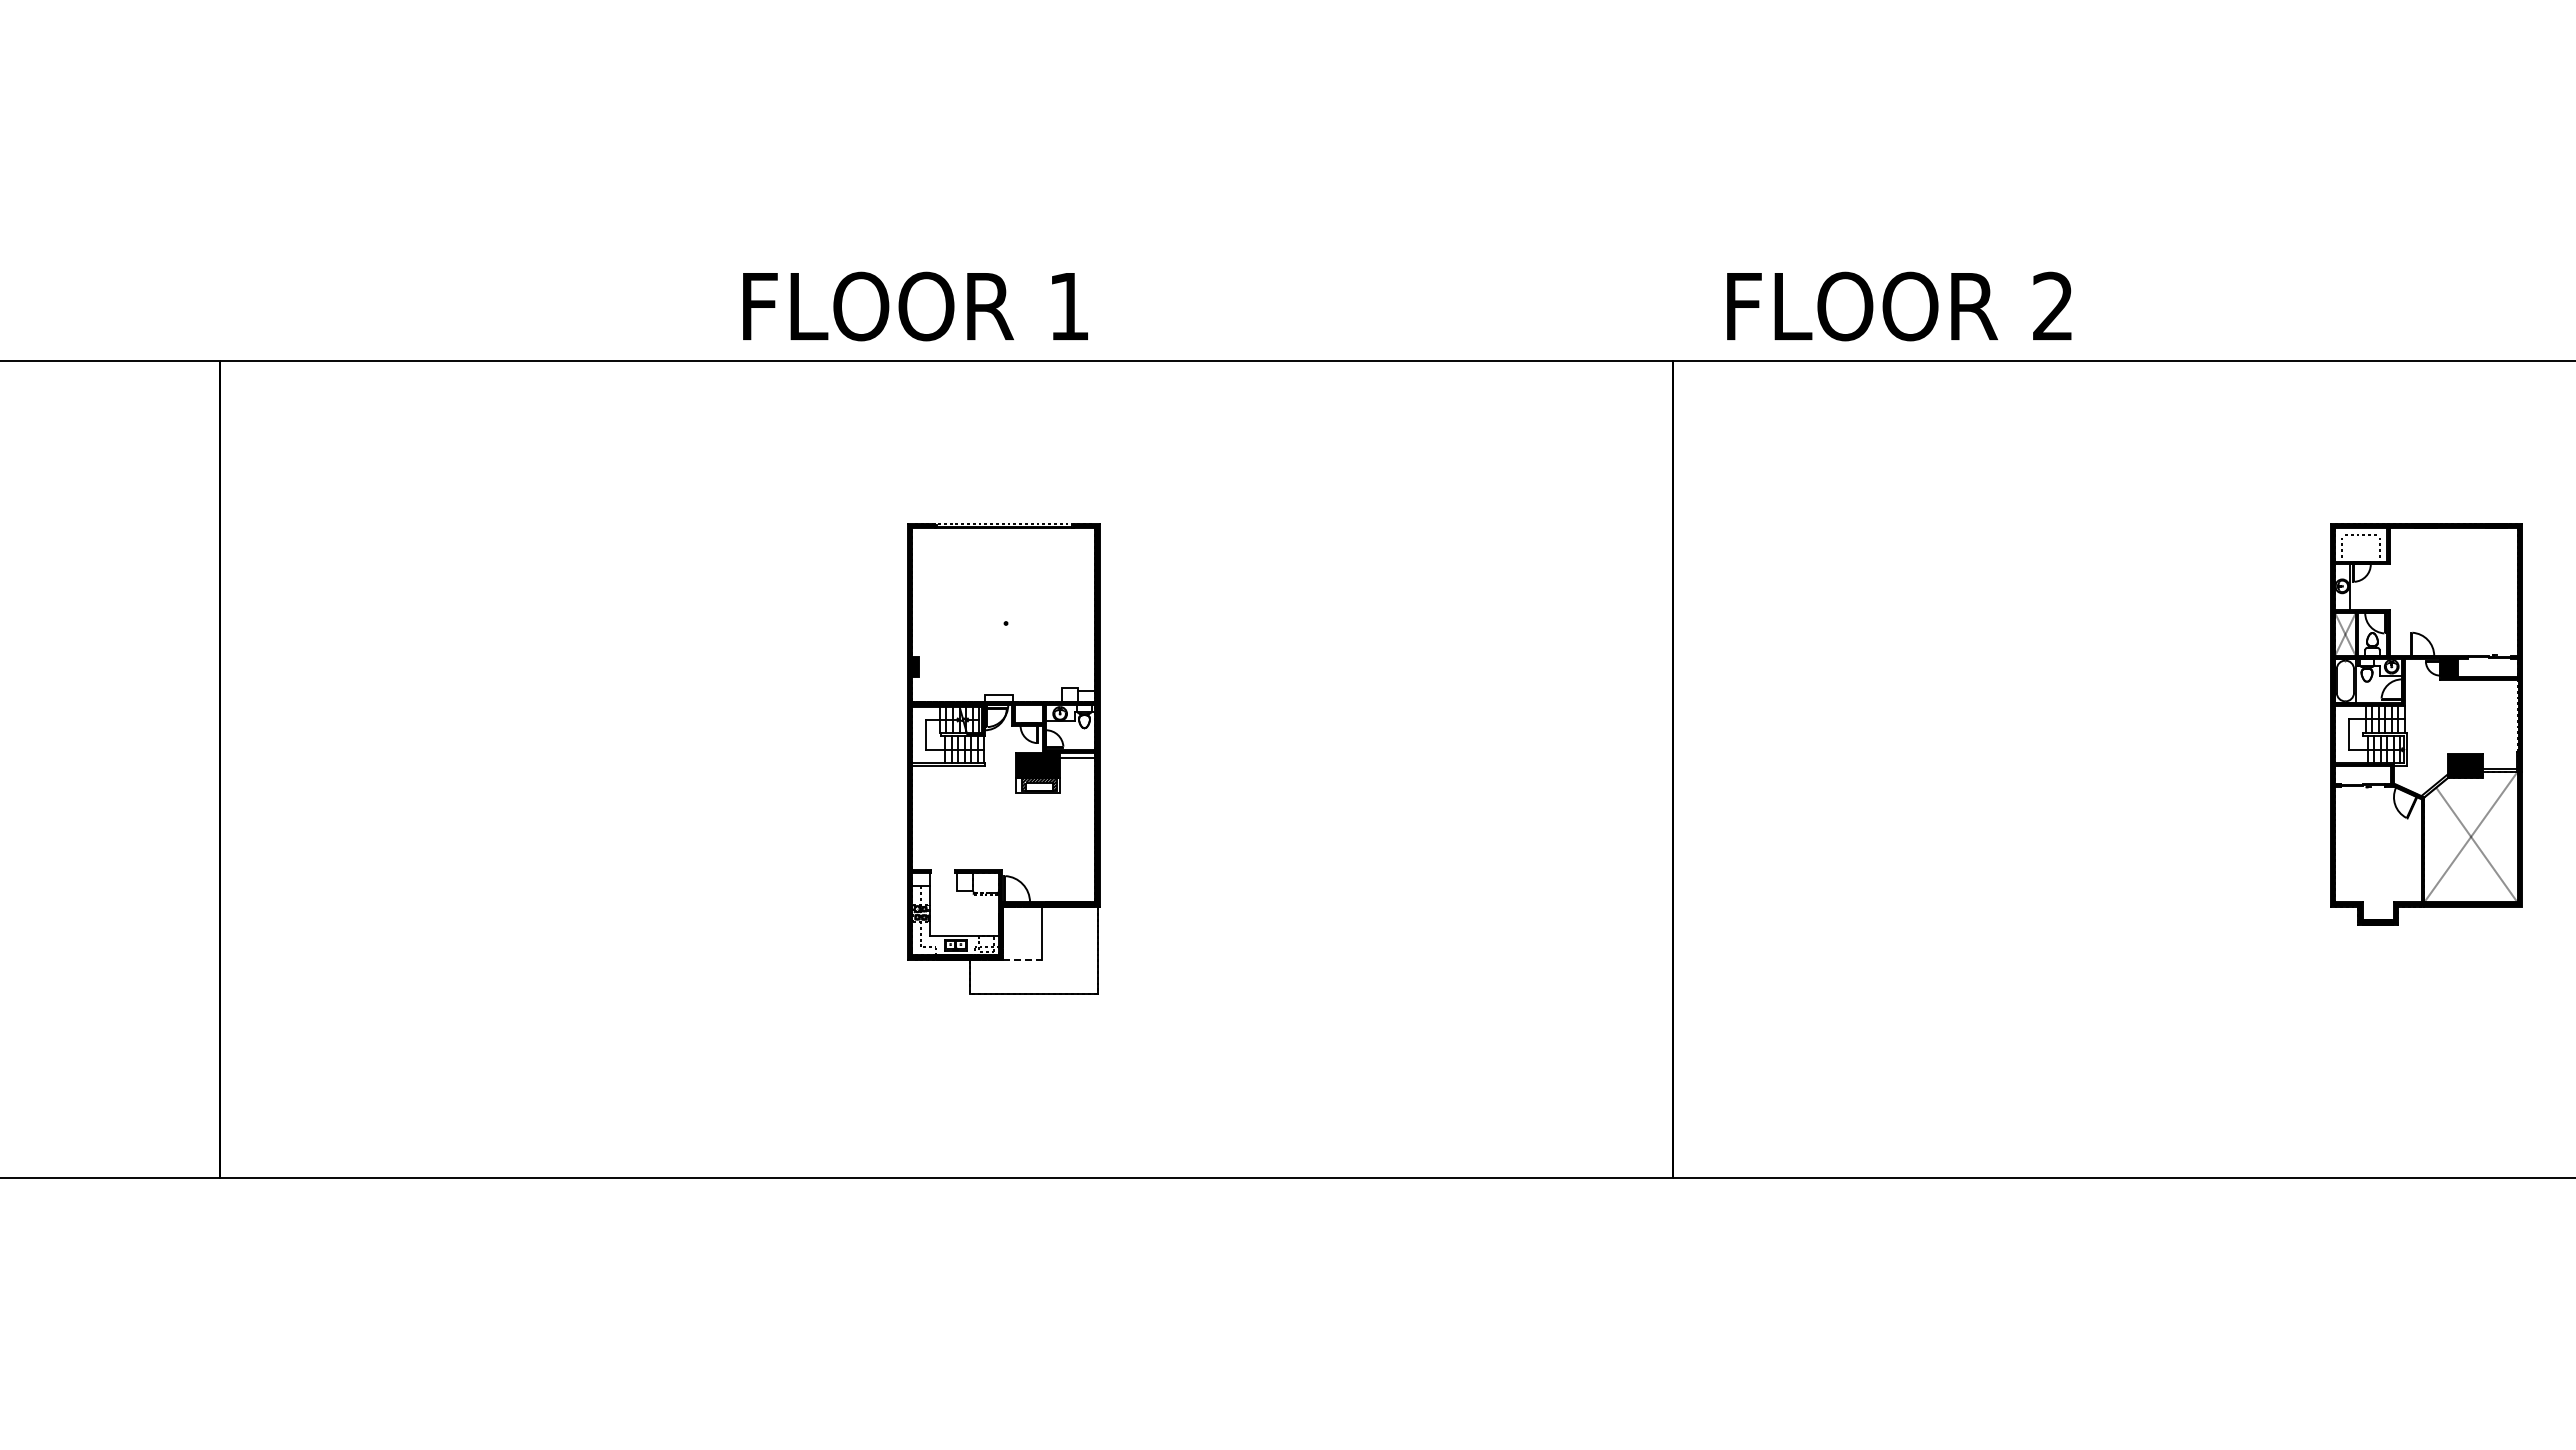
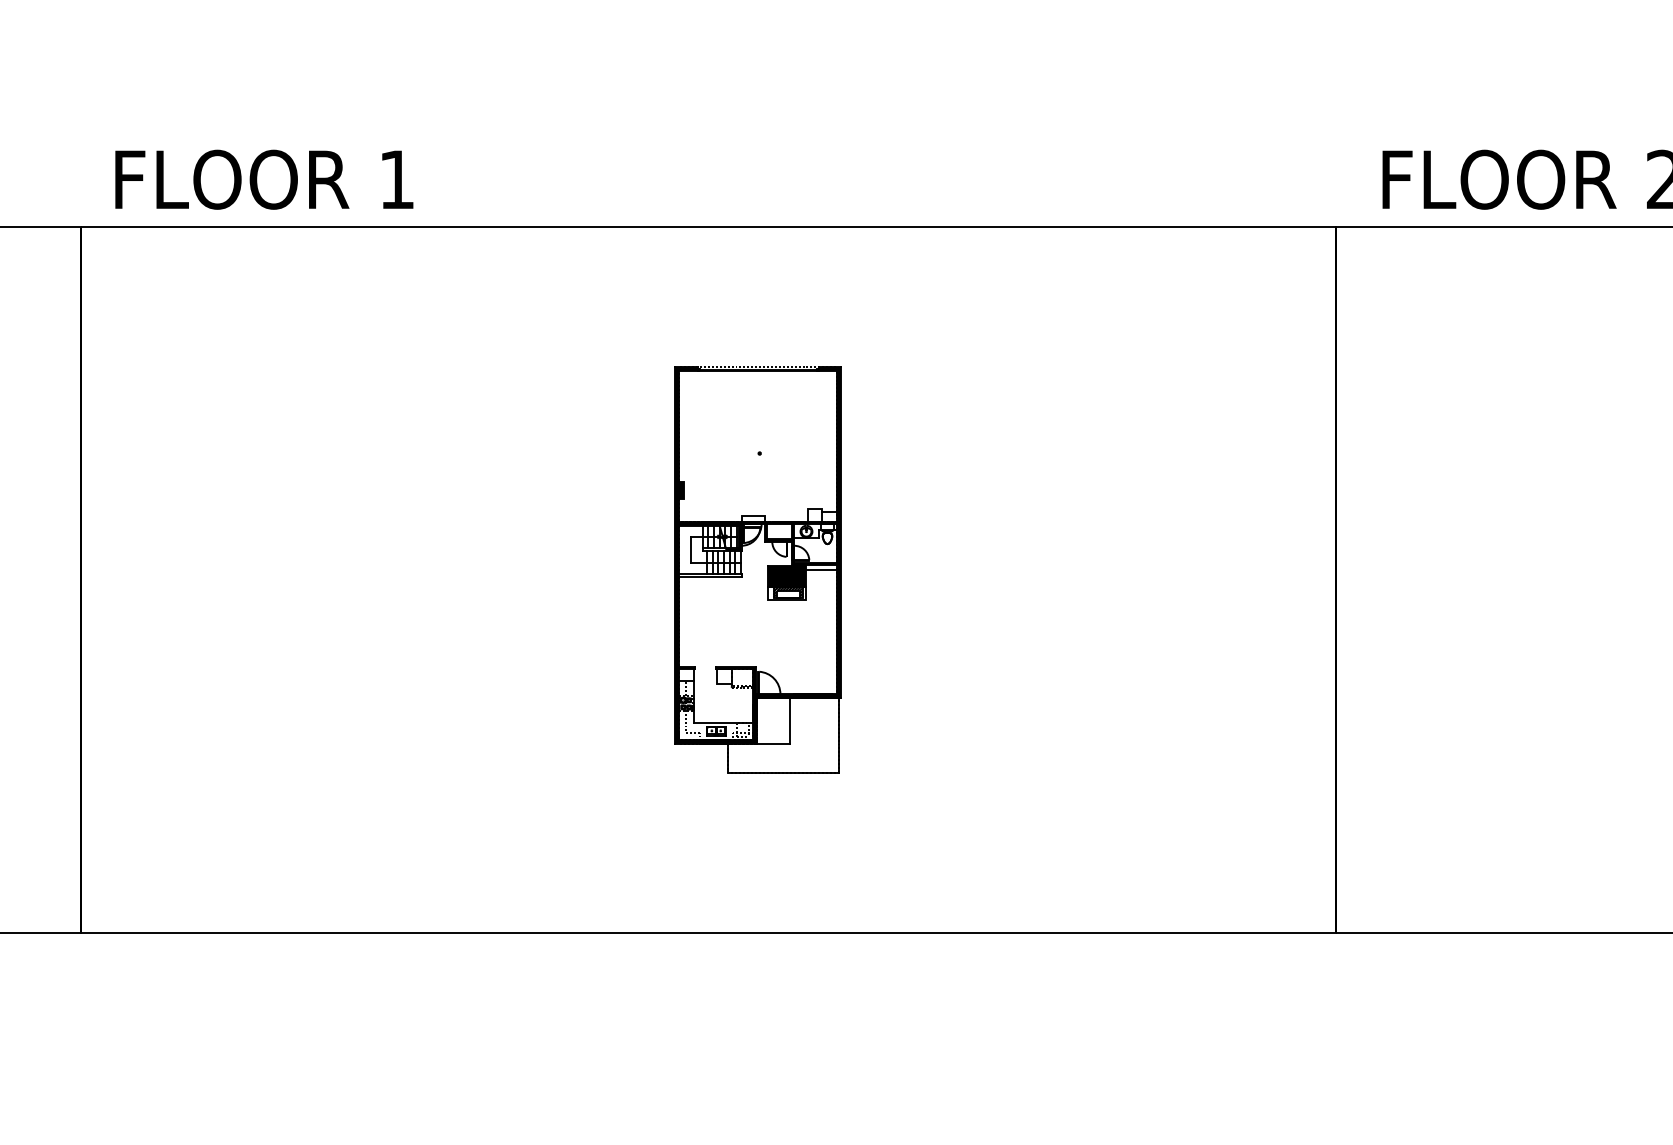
text: (915, 306) -> (264, 179), moved
line: (1022, 959) -> (773, 743), dashed -> solid

